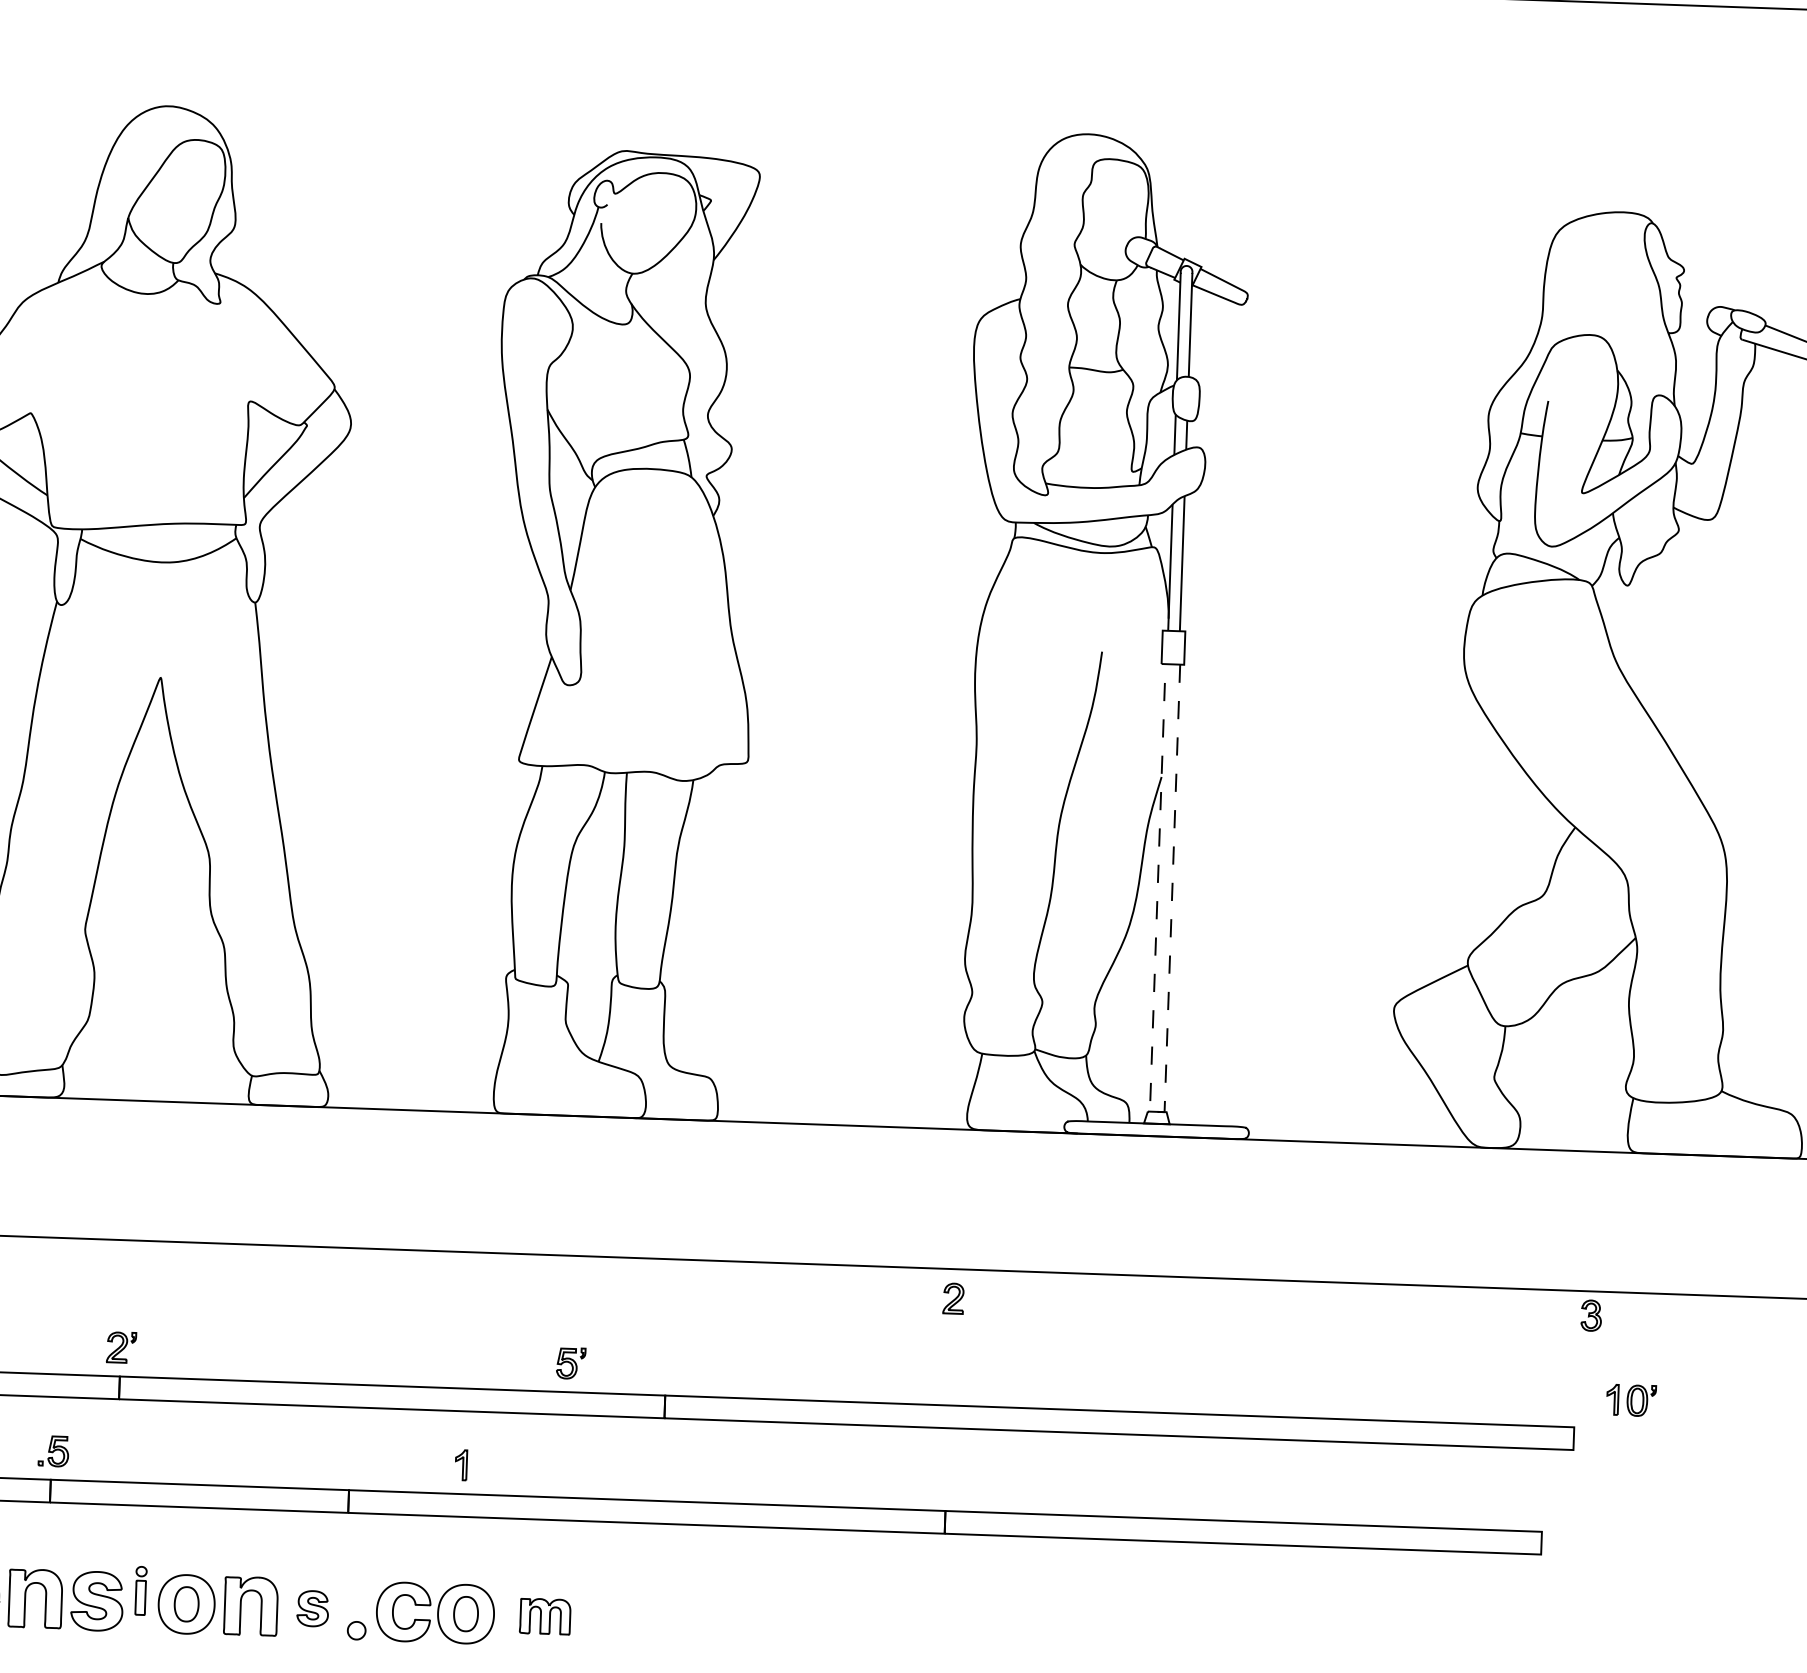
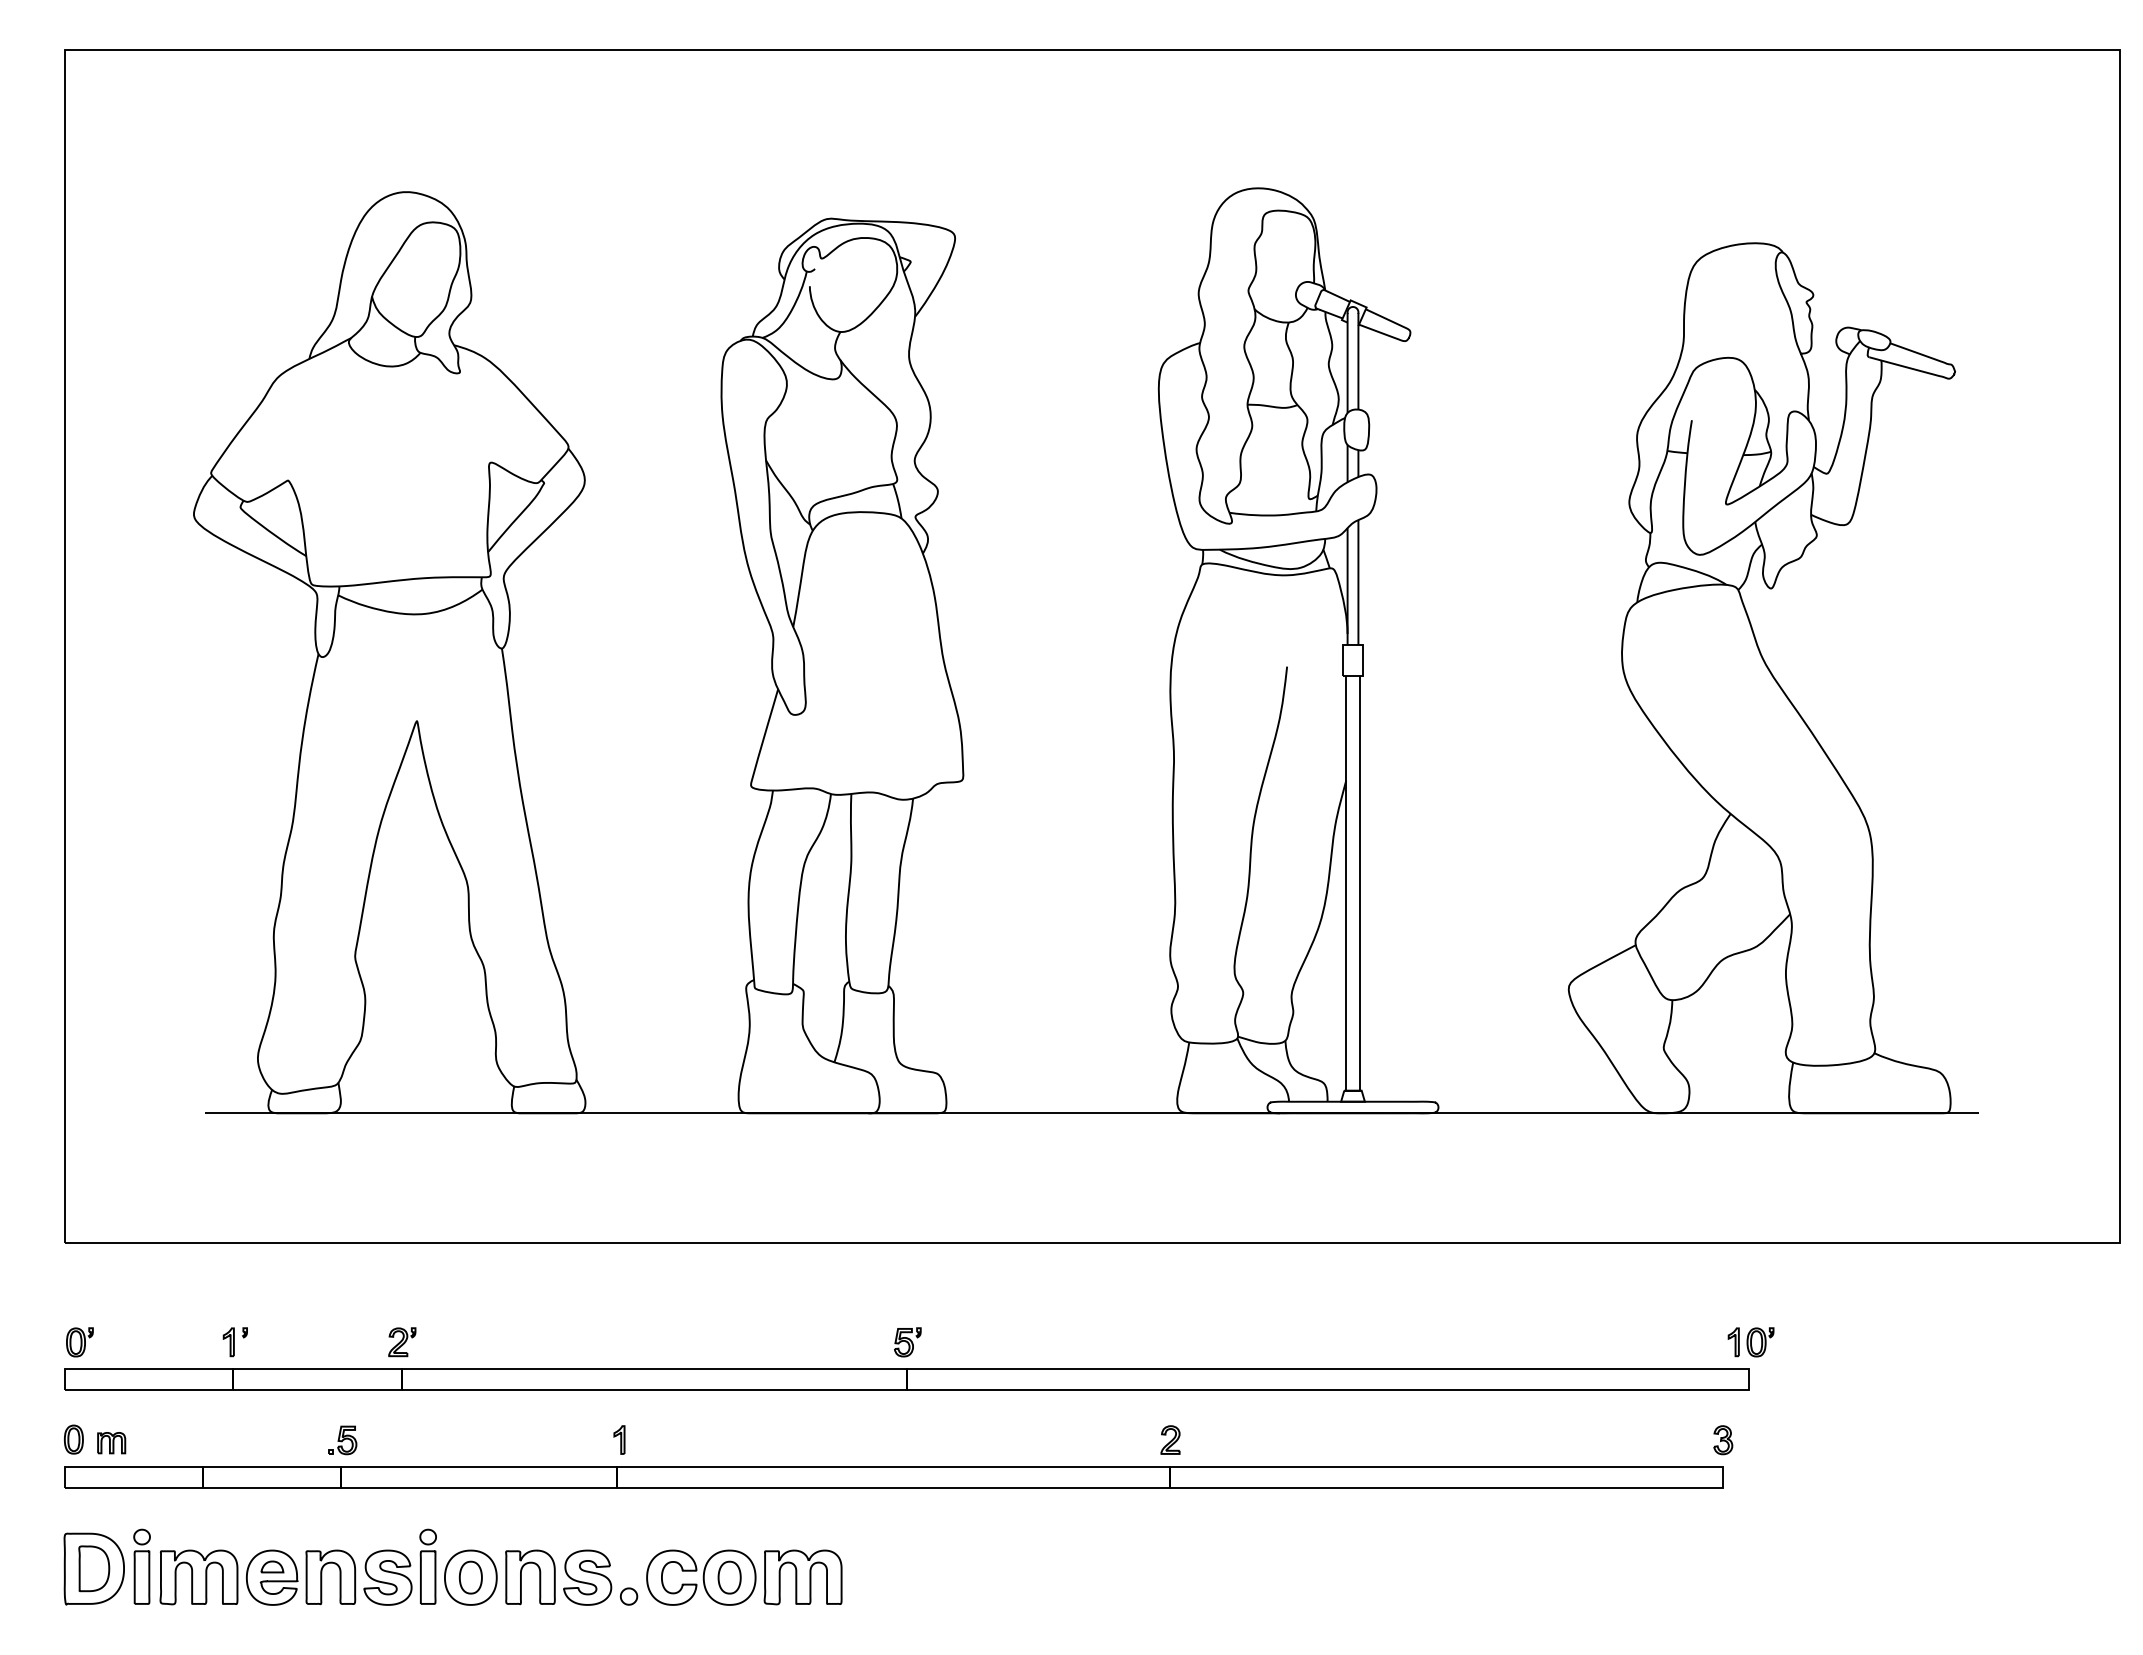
line: (1157, 1111) -> (1353, 1090), dashed -> solid
part: (953, 1298) -> (1170, 1439), moved
part: (1591, 1316) -> (1723, 1440), moved
part: (570, 1363) -> (907, 1342), moved
part: (1630, 1400) -> (1750, 1342), moved
part: (461, 1464) -> (619, 1439), moved
part: (140, 1590) -> (427, 1566), size x1.67
part: (312, 1608) -> (587, 1577), size x1.67
part: (544, 1616) -> (802, 1577), size x1.67

